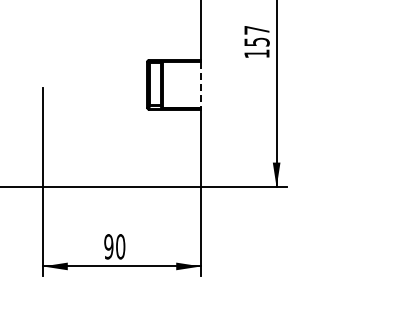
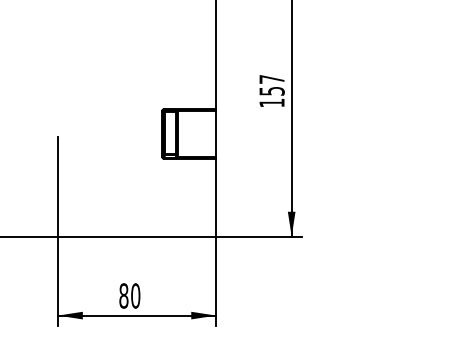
line: (201, 84) -> (216, 133), dashed -> solid
text: (108, 246) -> (123, 295), 90 -> 80

